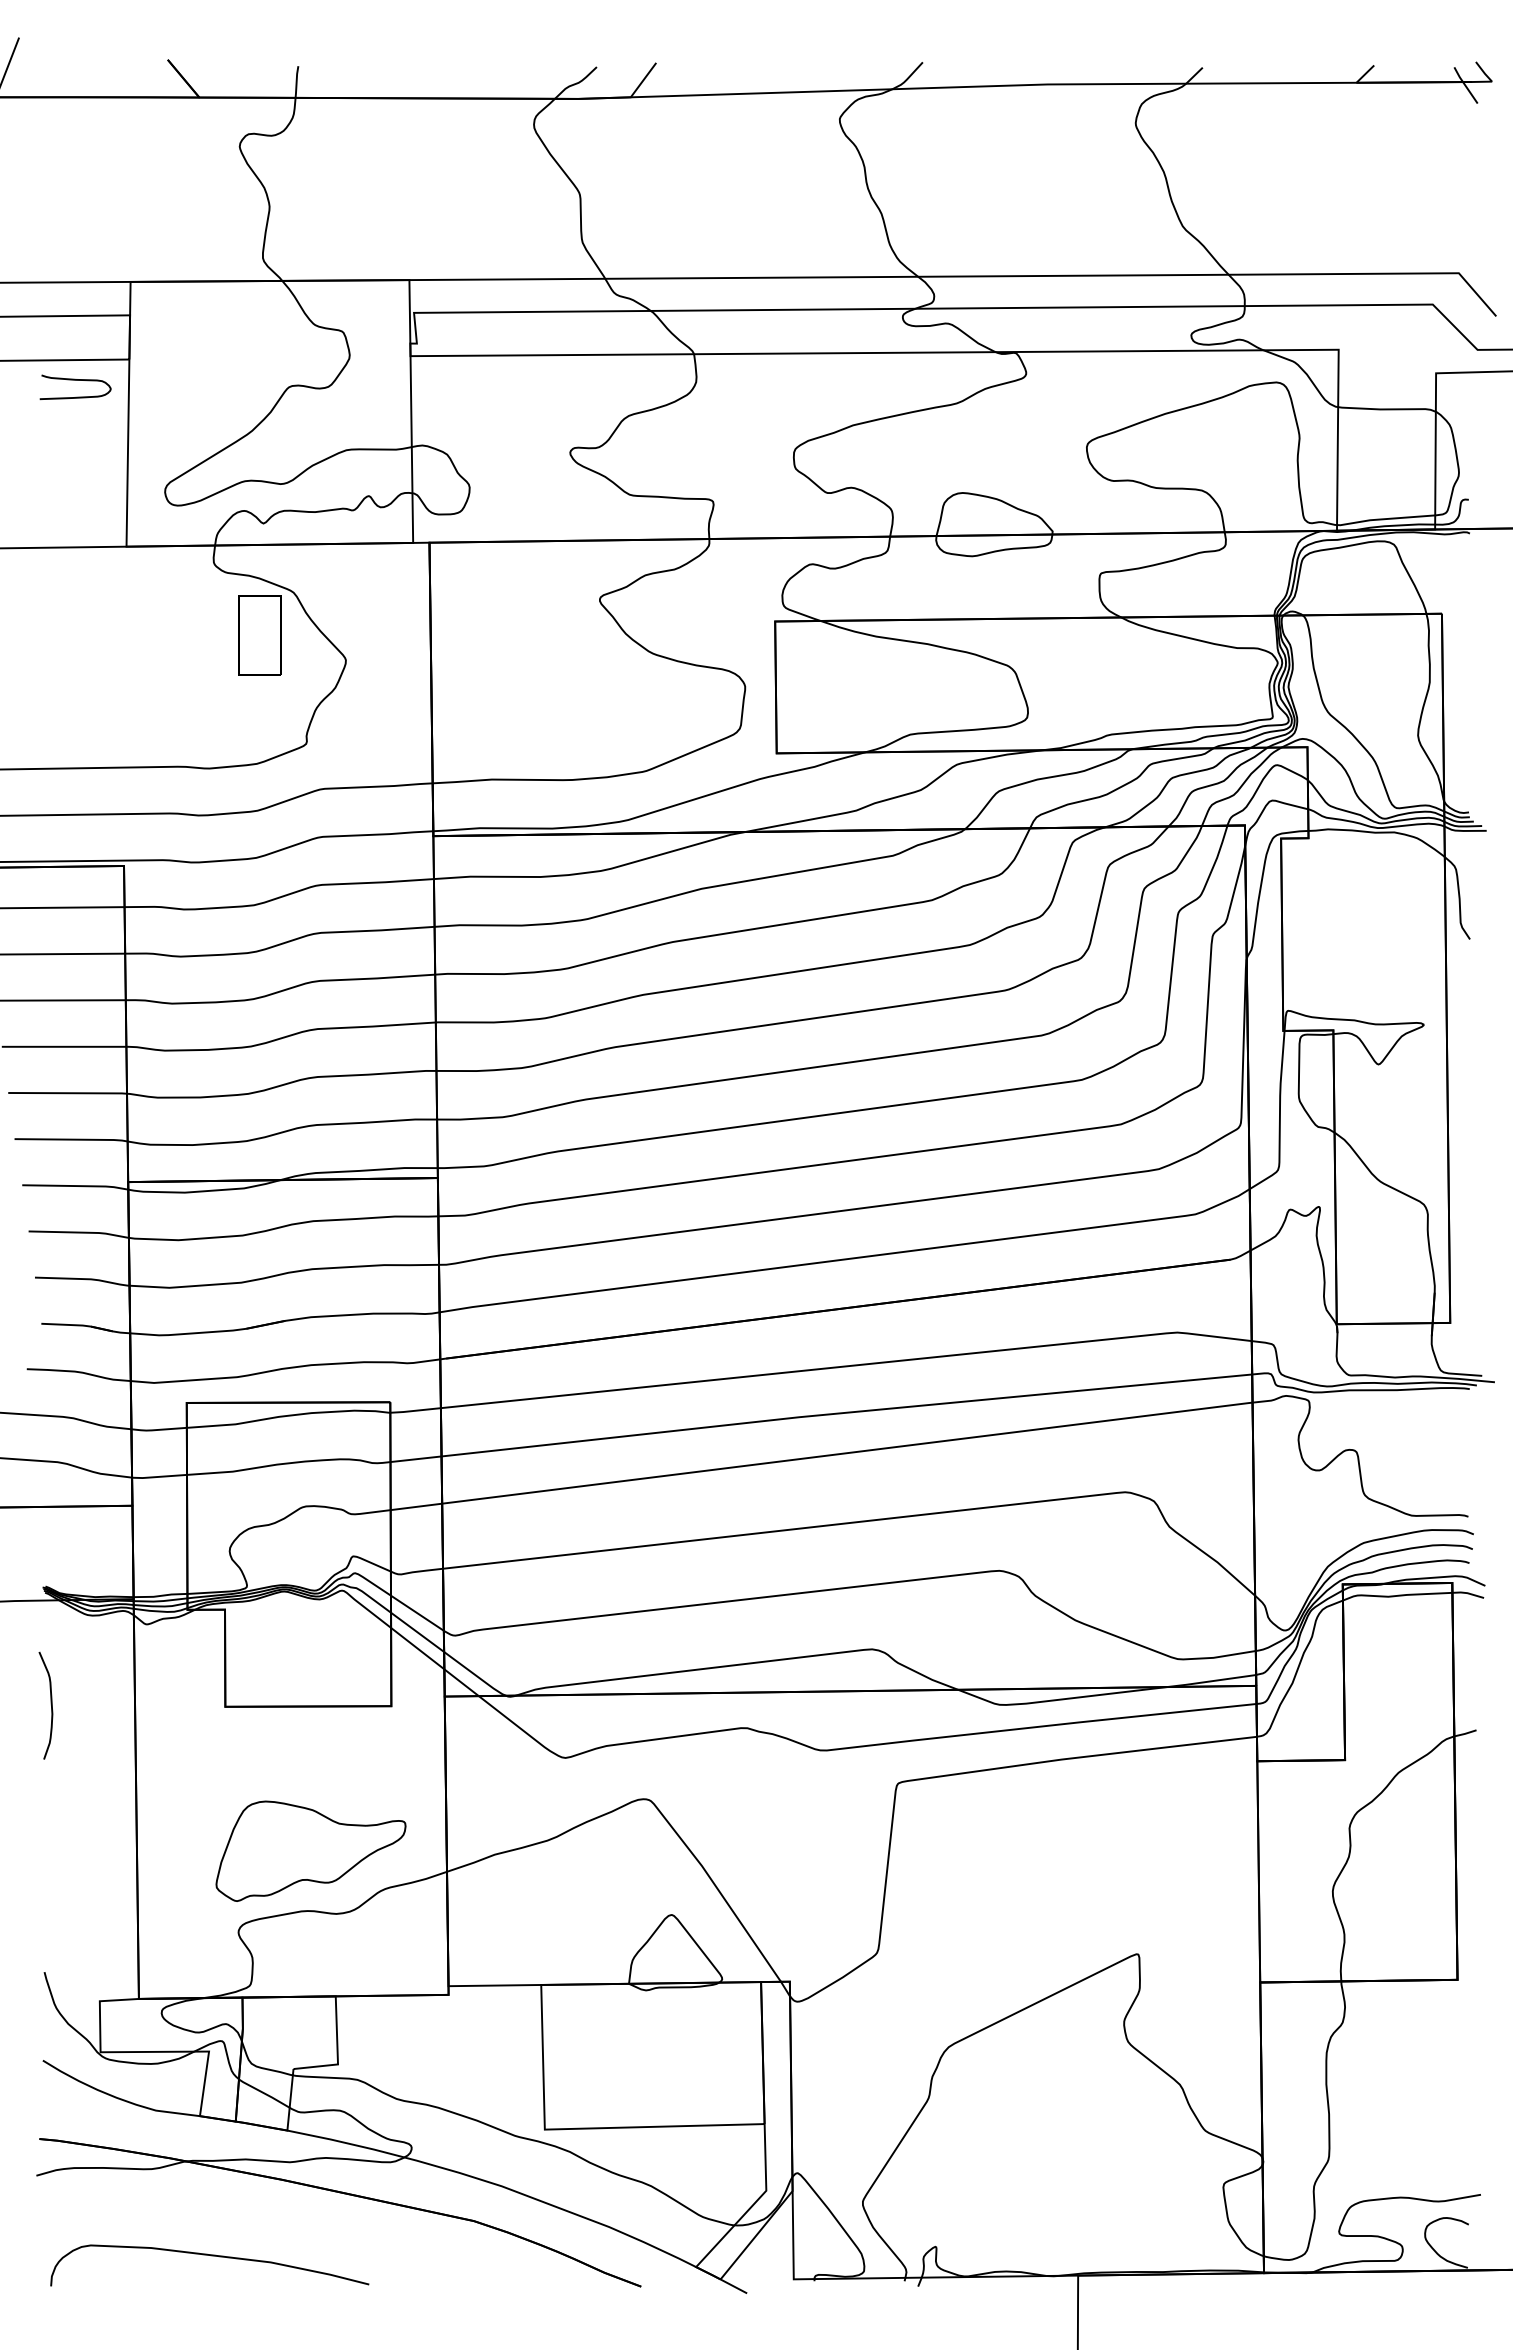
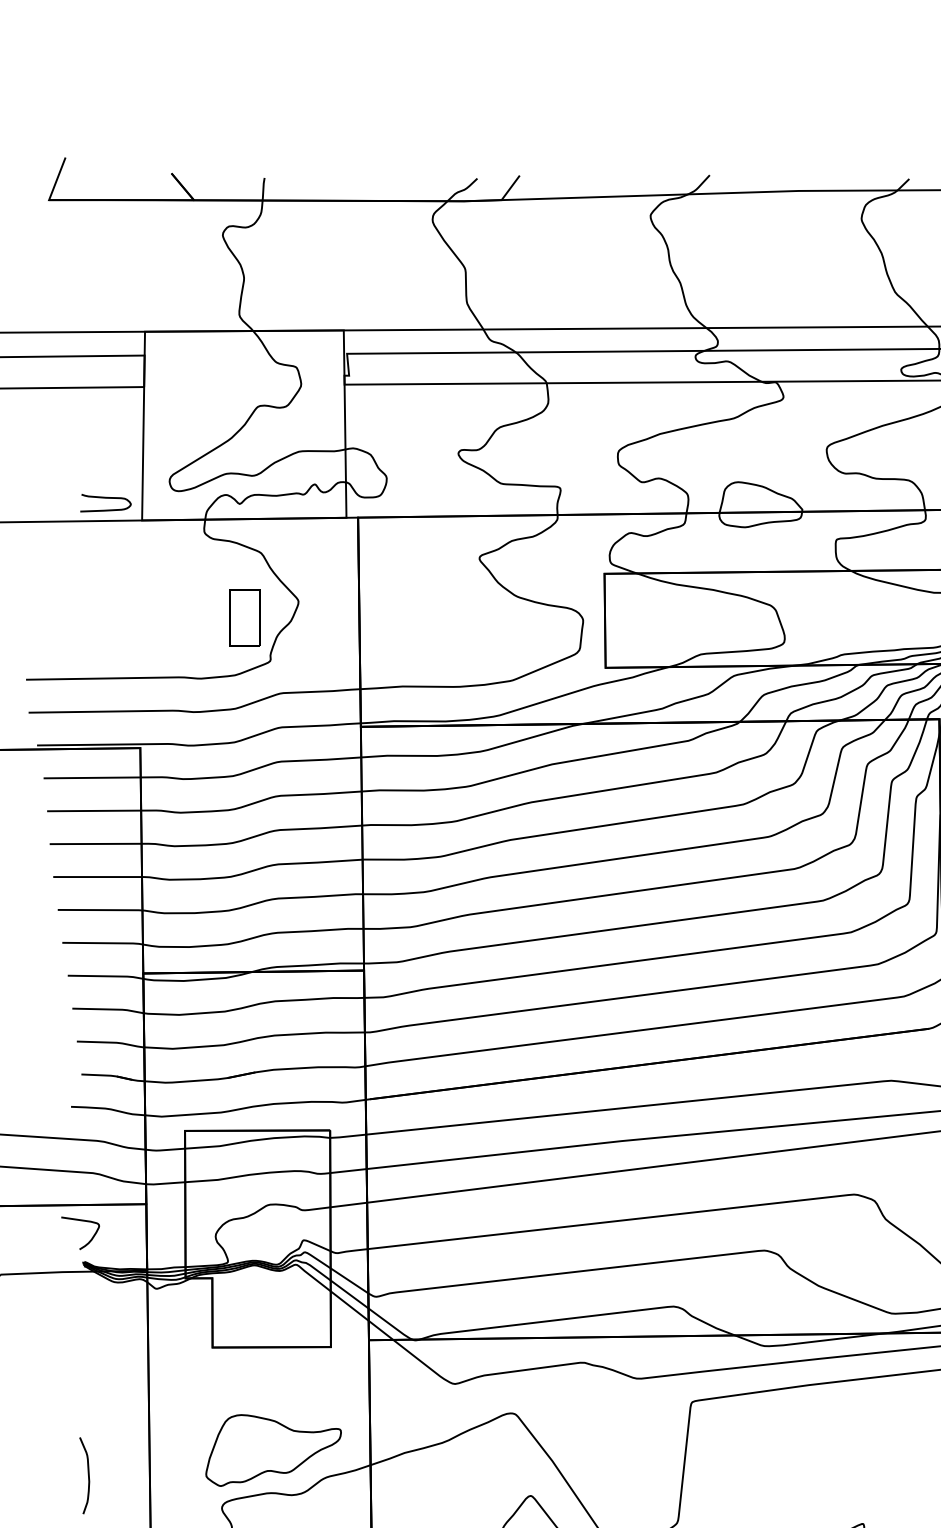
curve: (75, 380) -> (105, 498), moved
part: (259, 635) -> (244, 618), moved
curve: (52, 1557) -> (89, 1241), added
curve: (50, 1704) -> (87, 1474), moved

